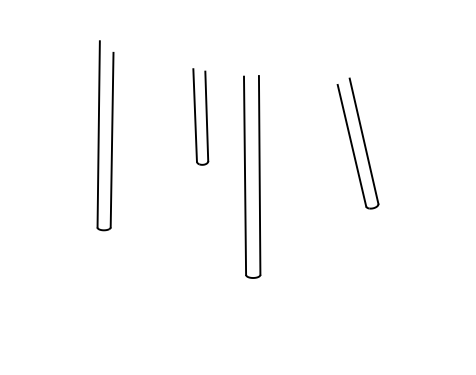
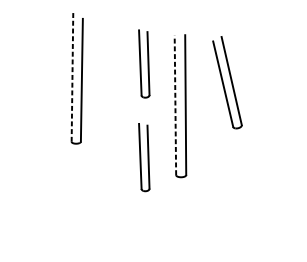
line: (98, 133) -> (72, 75), solid -> dashed
part: (357, 143) -> (227, 82), moved
line: (245, 175) -> (175, 105), solid -> dashed
part: (200, 249) -> (144, 157), added

